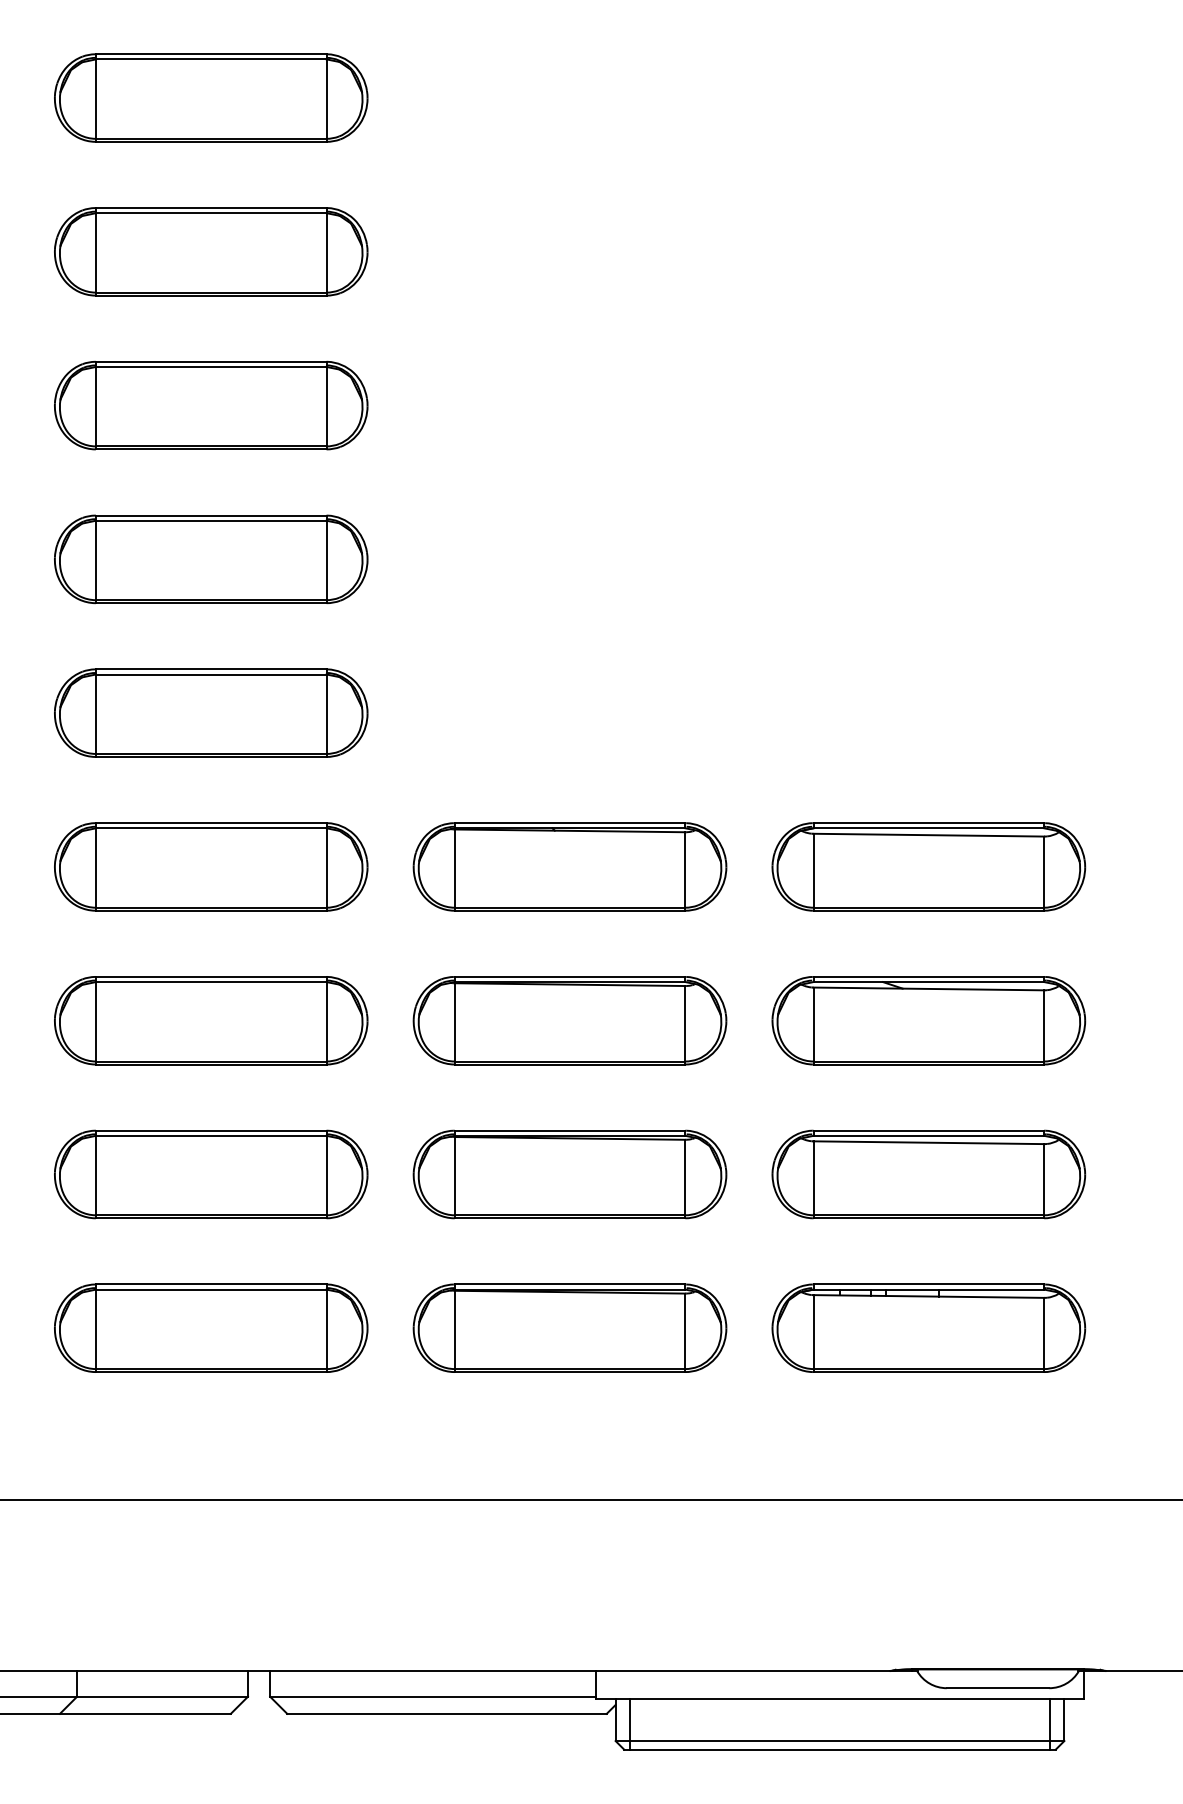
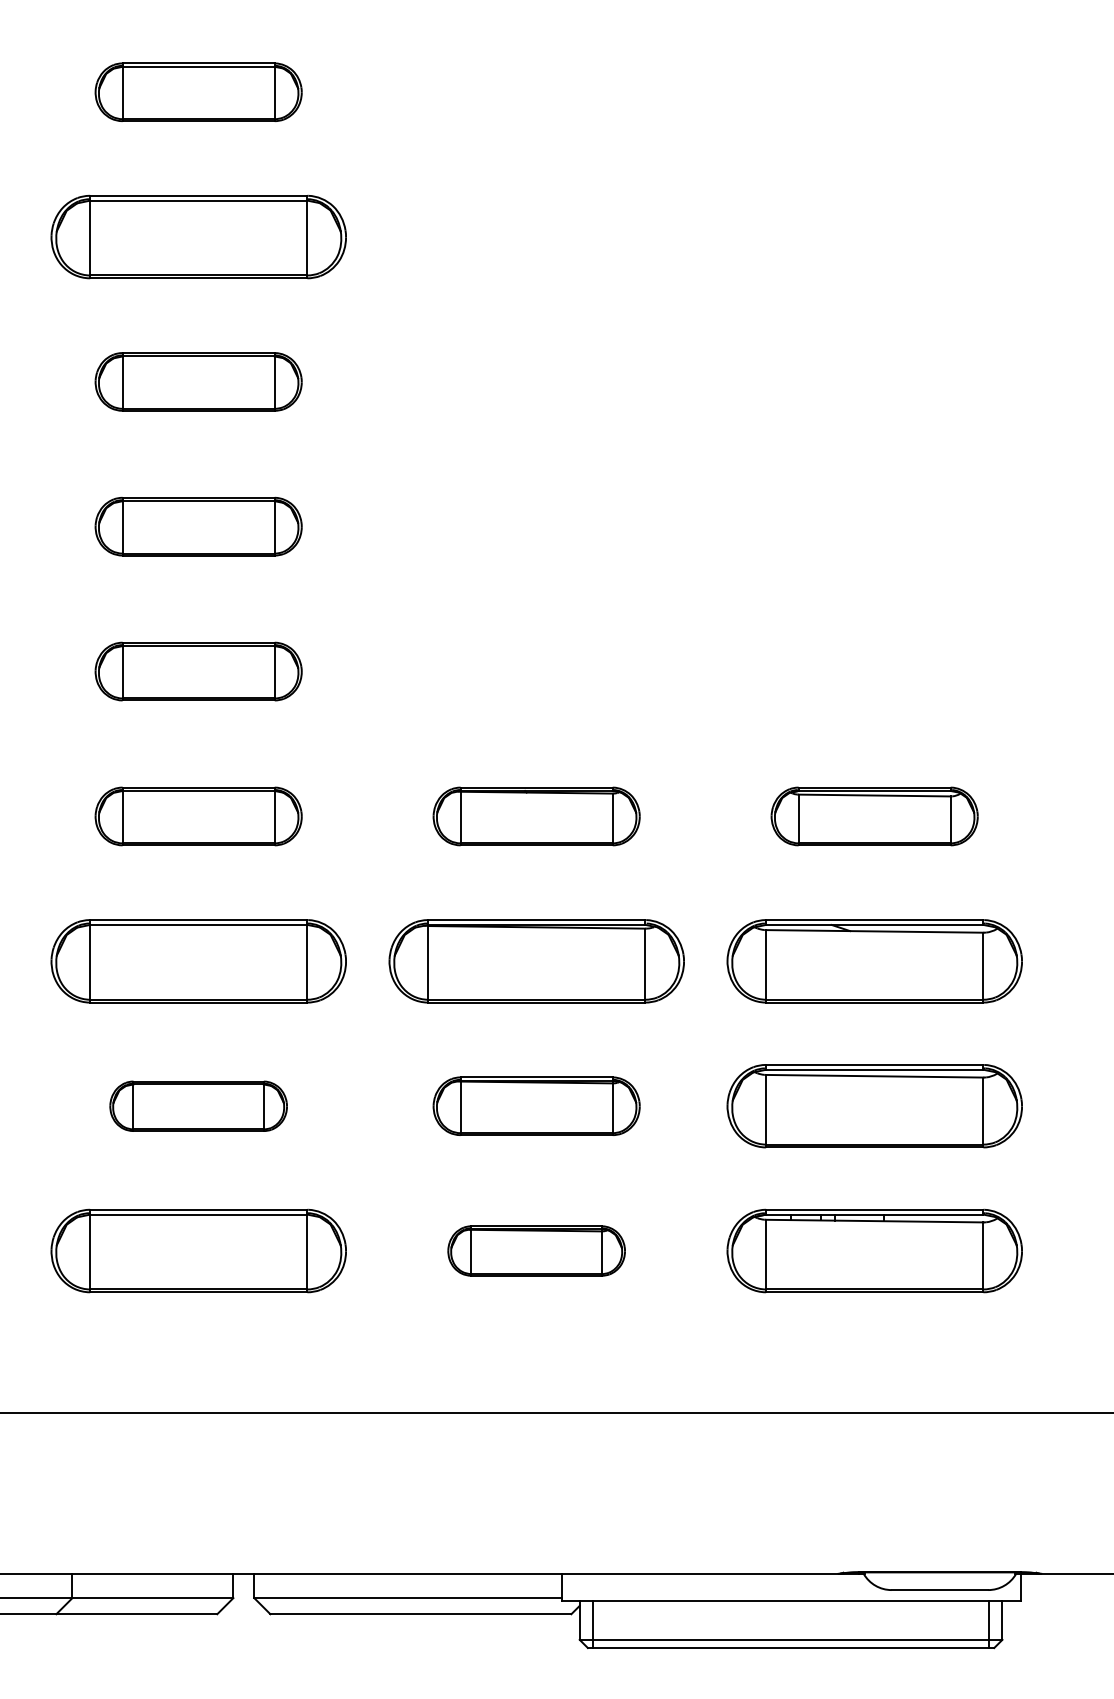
part: (210, 98) -> (198, 92), size x0.7
part: (210, 405) -> (198, 381), size x0.7
part: (210, 559) -> (198, 526), size x0.7
part: (210, 713) -> (198, 671), size x0.7
part: (210, 866) -> (198, 816), size x0.7
part: (569, 866) -> (536, 816), size x0.7
part: (928, 866) -> (874, 816), size x0.7
part: (210, 1174) -> (198, 1106), size x0.6
part: (569, 1174) -> (536, 1106), size x0.7
part: (569, 1327) -> (536, 1250), size x0.6

